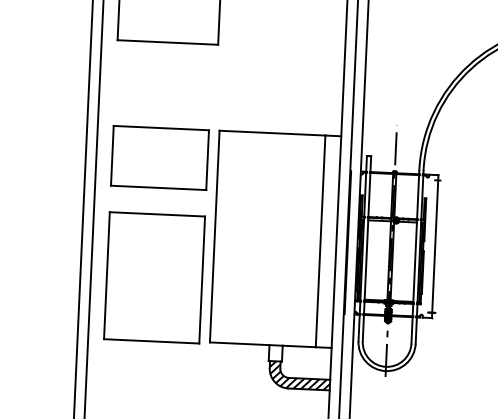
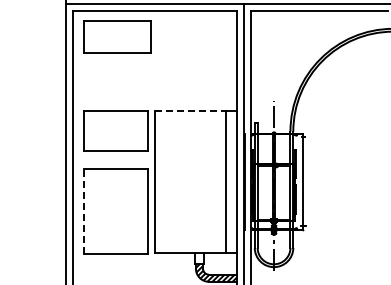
line: (272, 133) -> (190, 110), solid -> dashed
line: (106, 275) -> (83, 211), solid -> dashed

